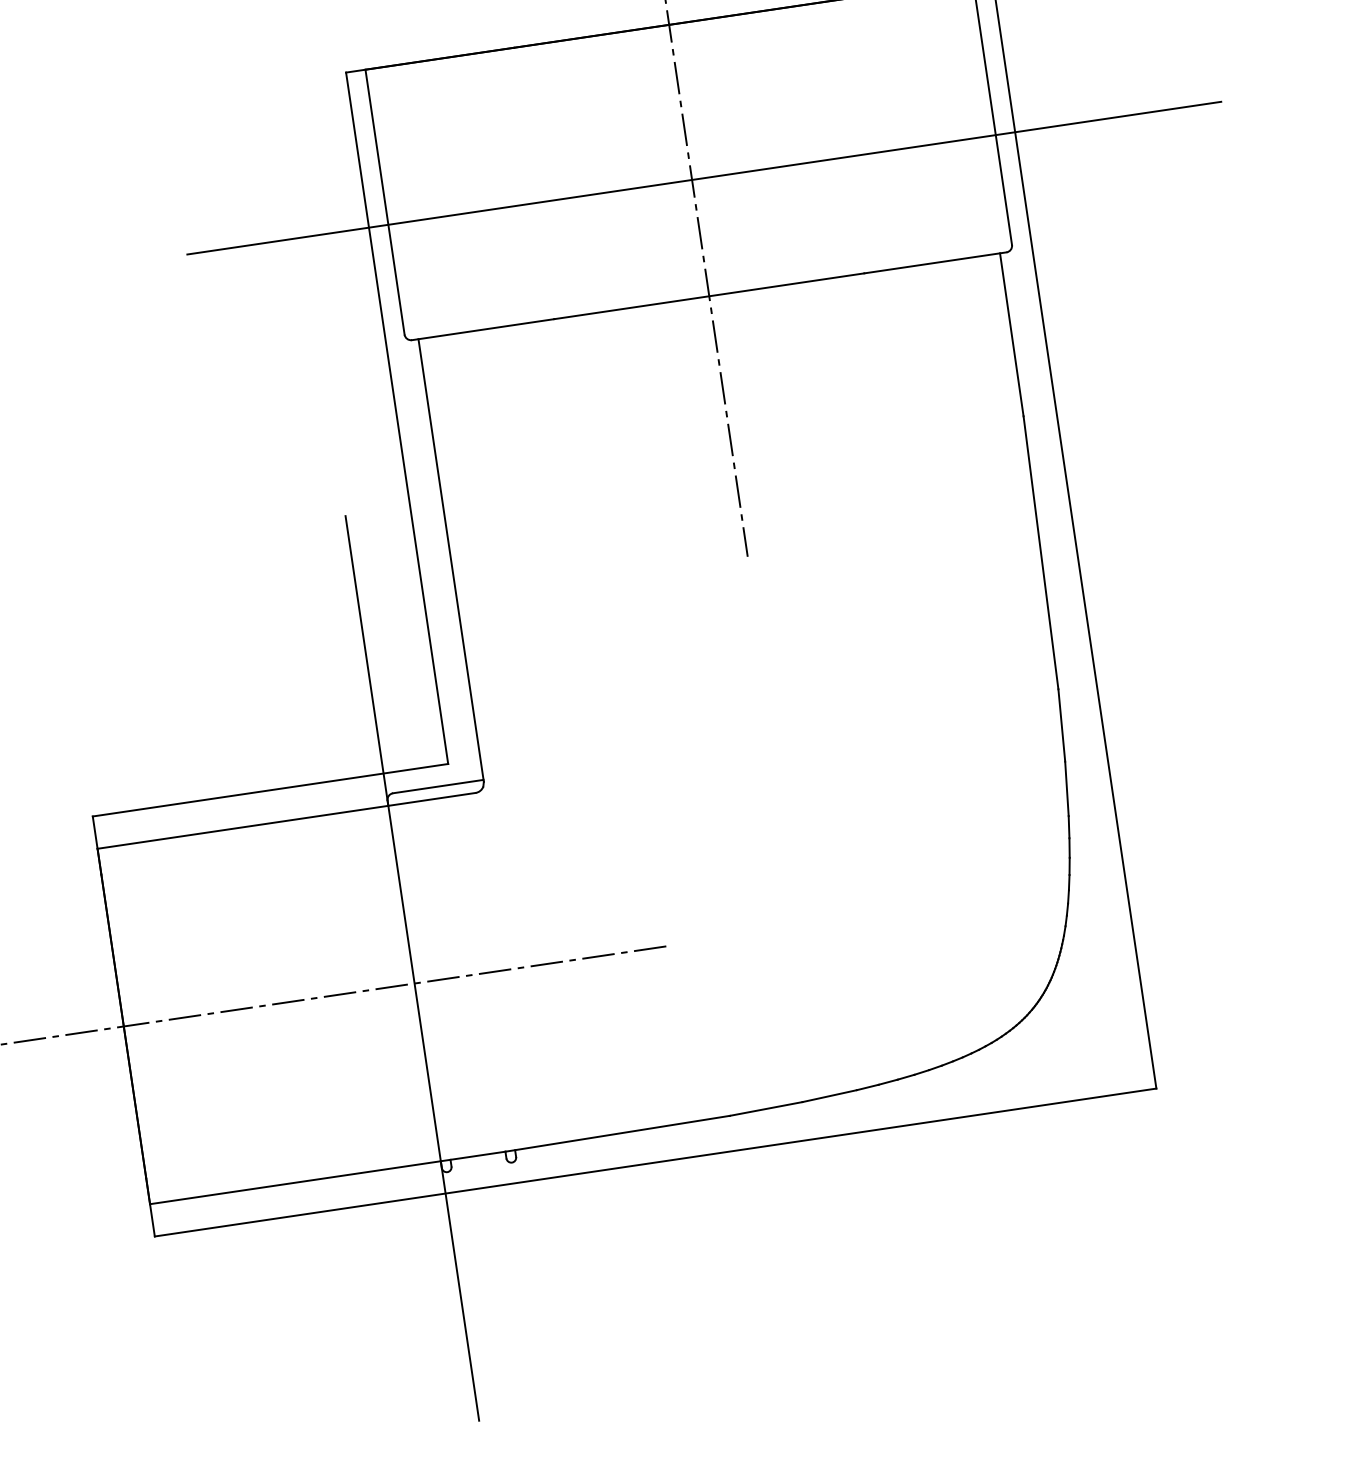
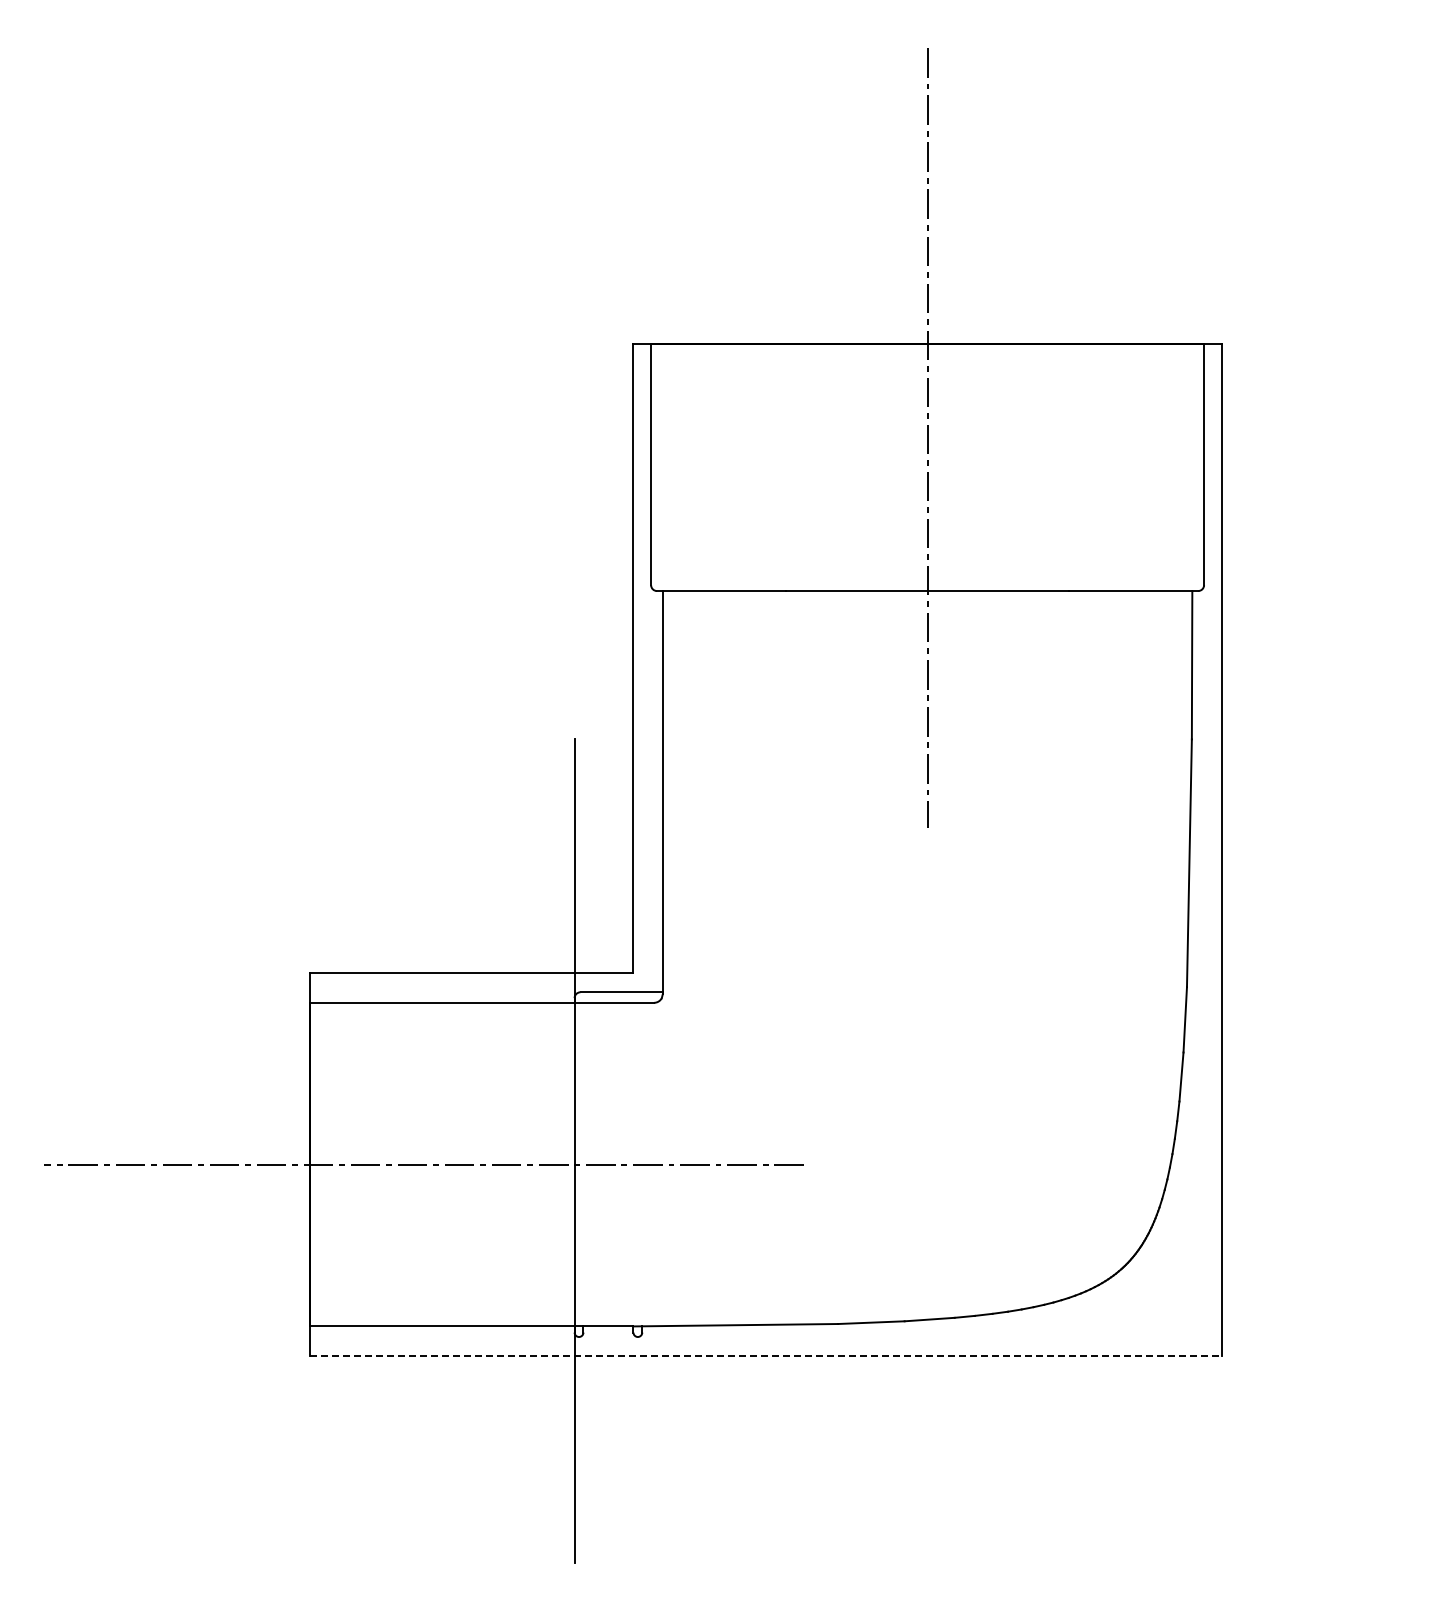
line: (704, 178) -> (938, 485), removed
line: (655, 1162) -> (765, 1355), solid -> dashed

